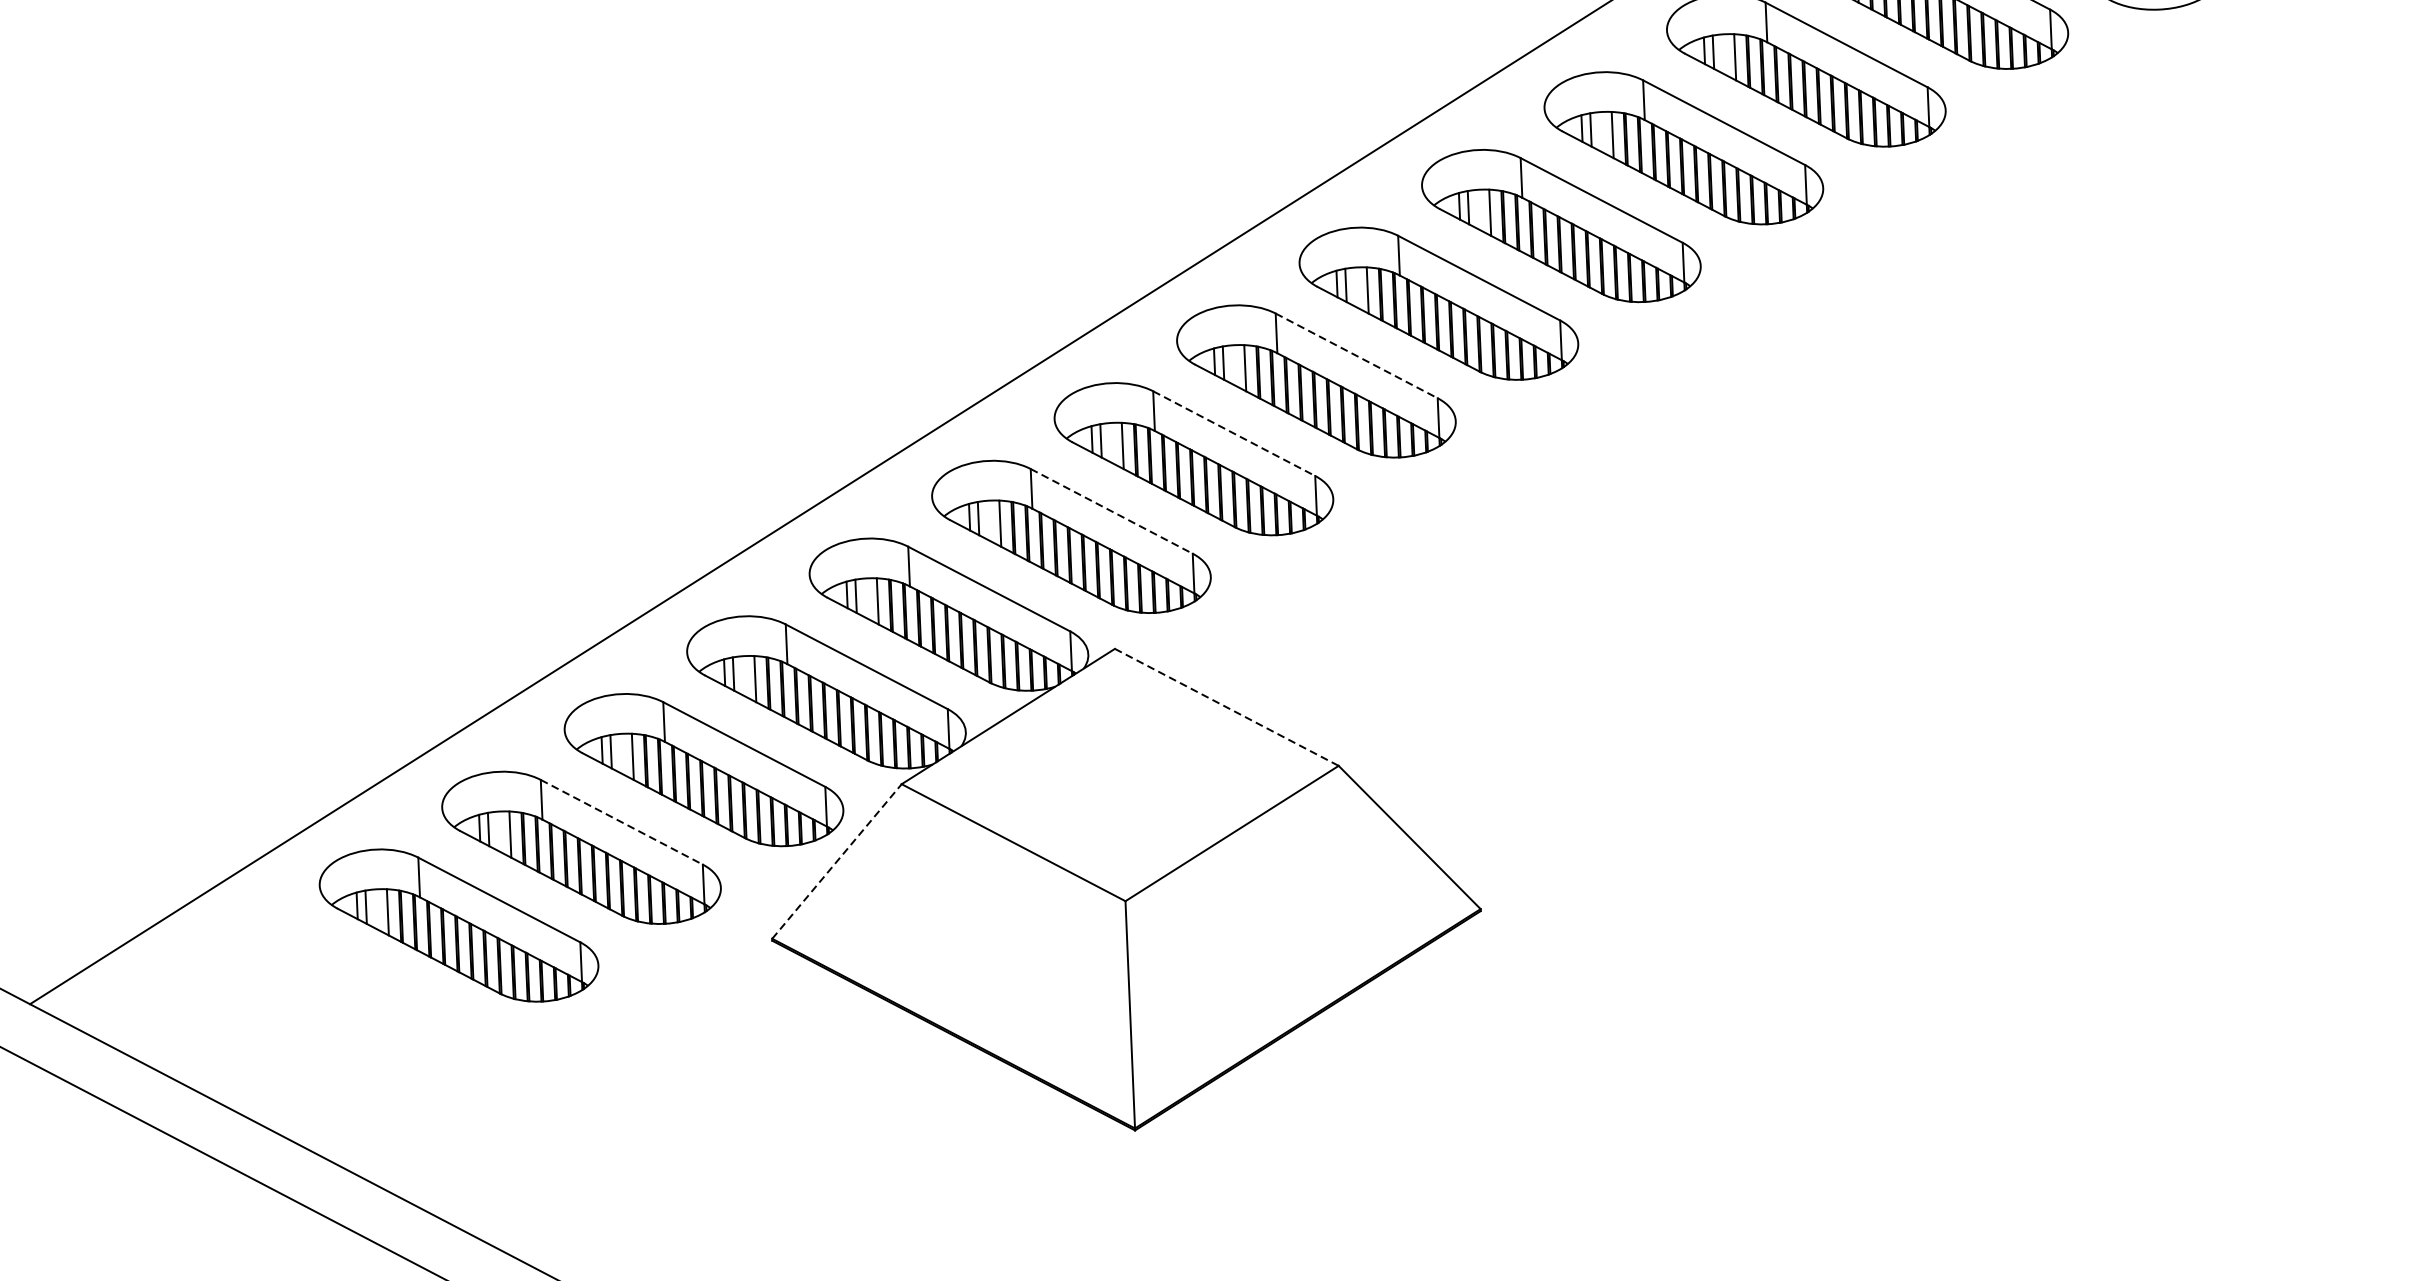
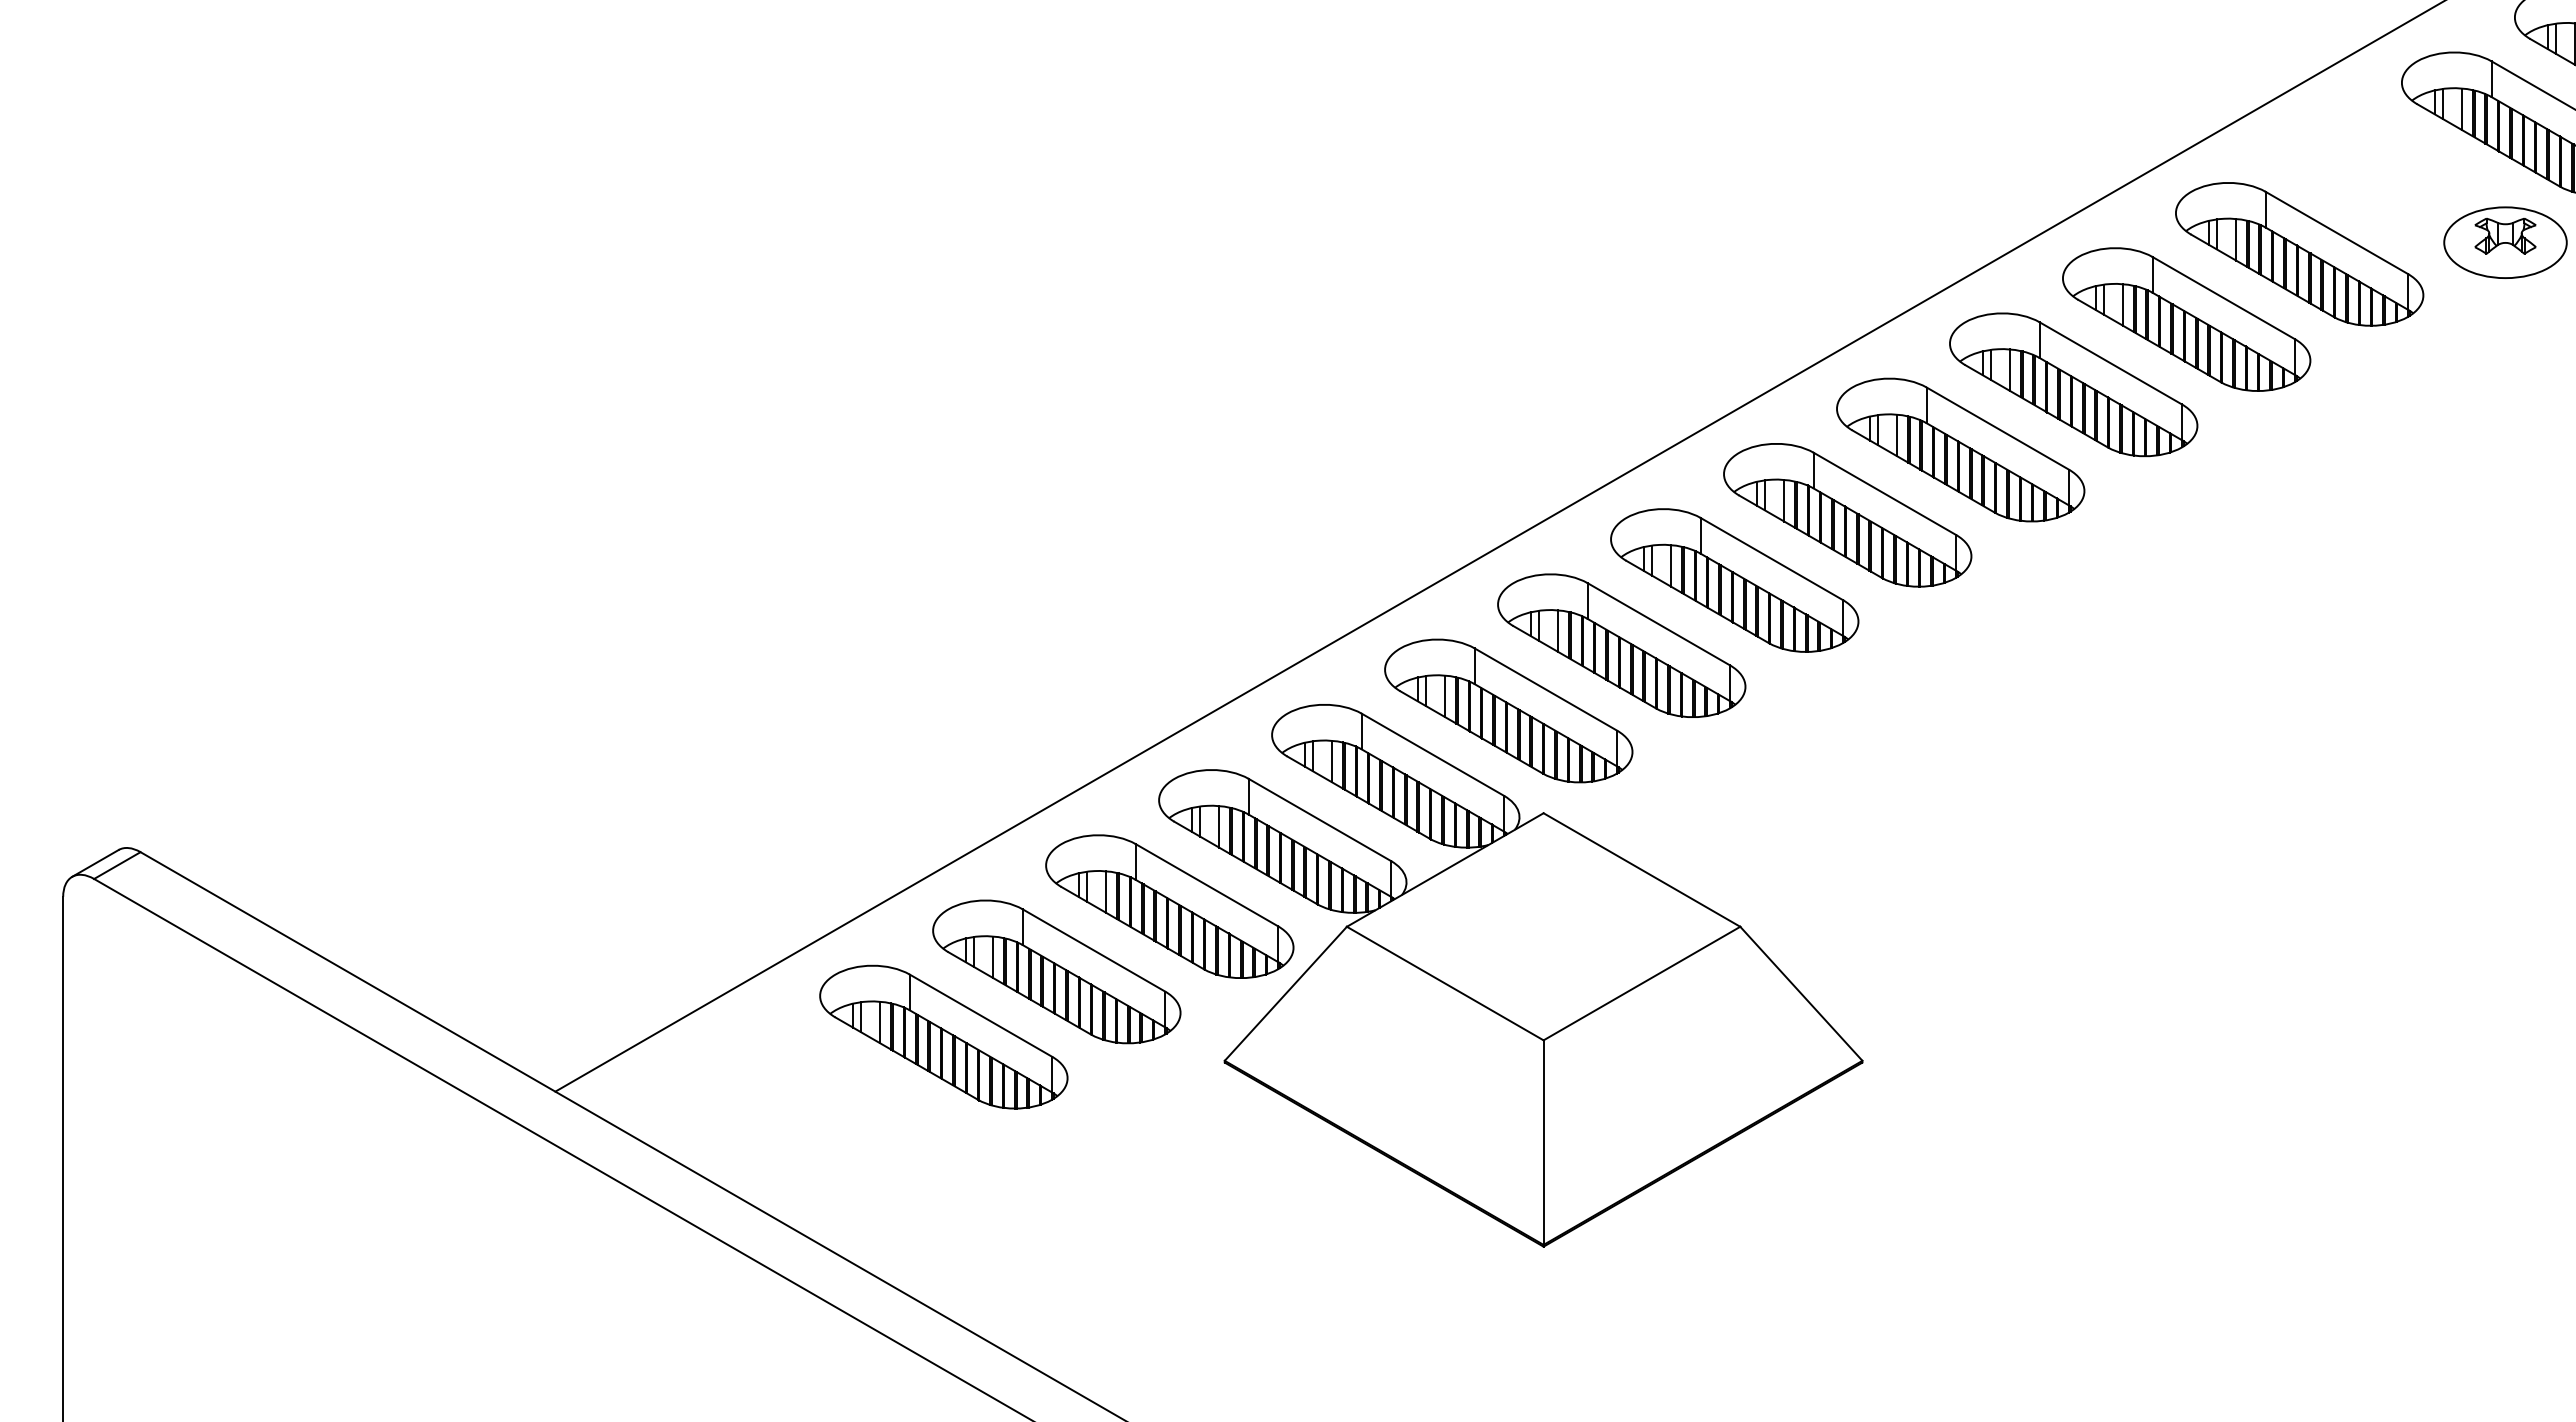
line: (1357, 356) -> (1772, 559), dashed -> solid
line: (1234, 433) -> (1659, 624), dashed -> solid
line: (1112, 511) -> (1546, 689), dashed -> solid
line: (1226, 707) -> (1641, 870), dashed -> solid
line: (622, 822) -> (1094, 950), dashed -> solid
line: (836, 861) -> (1285, 993), dashed -> solid

